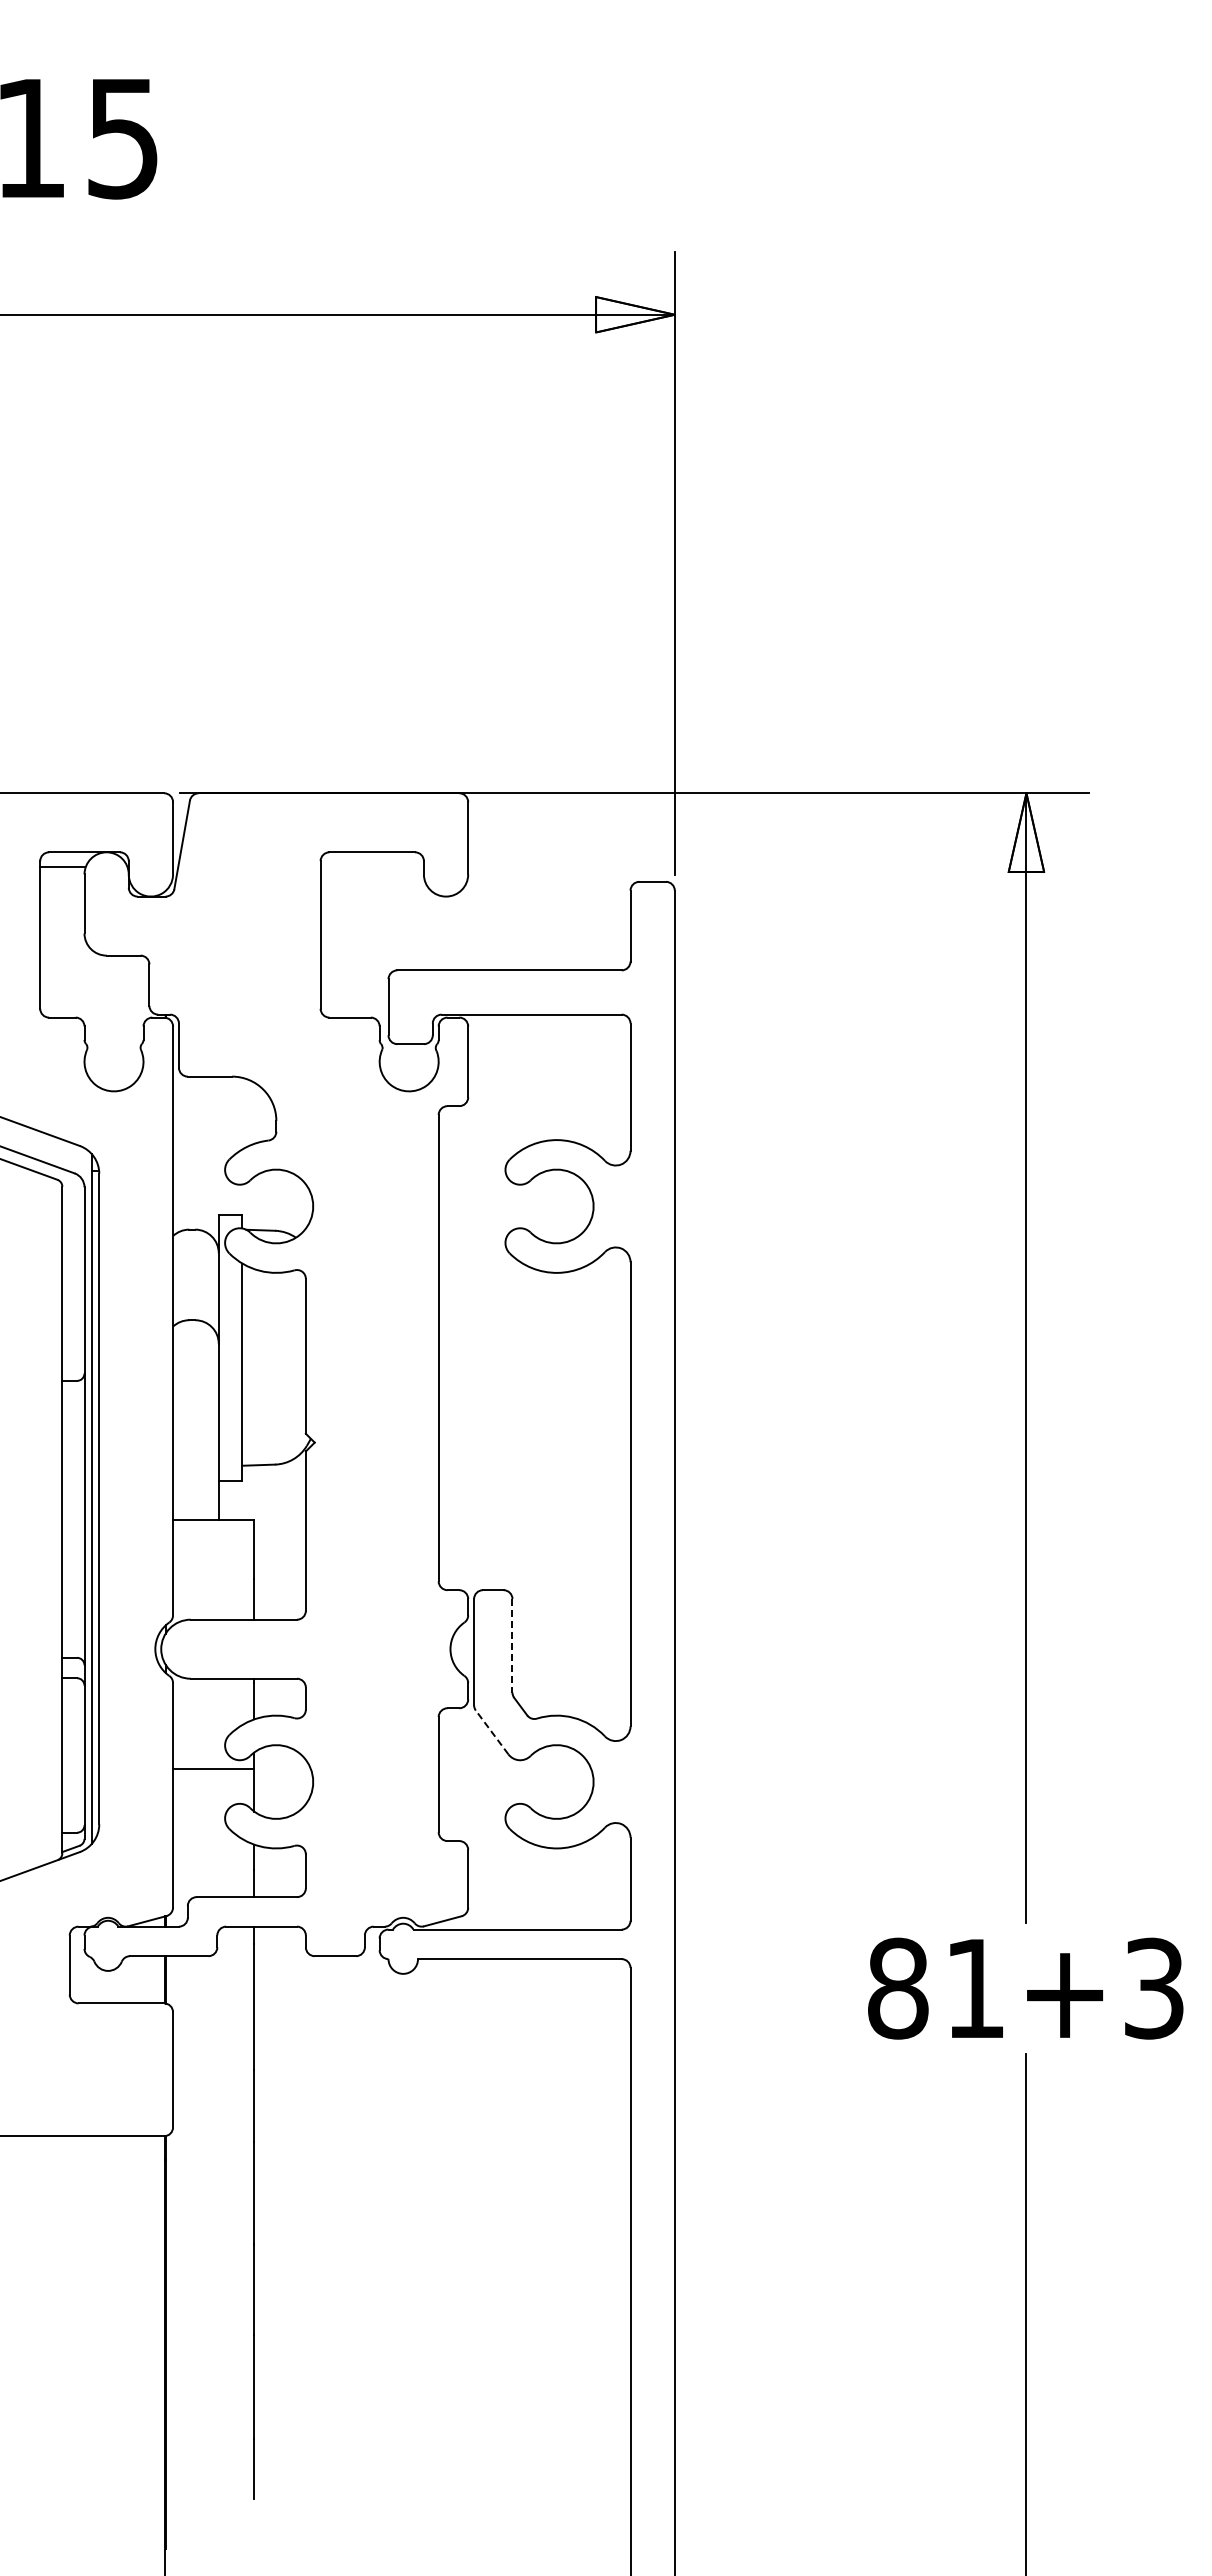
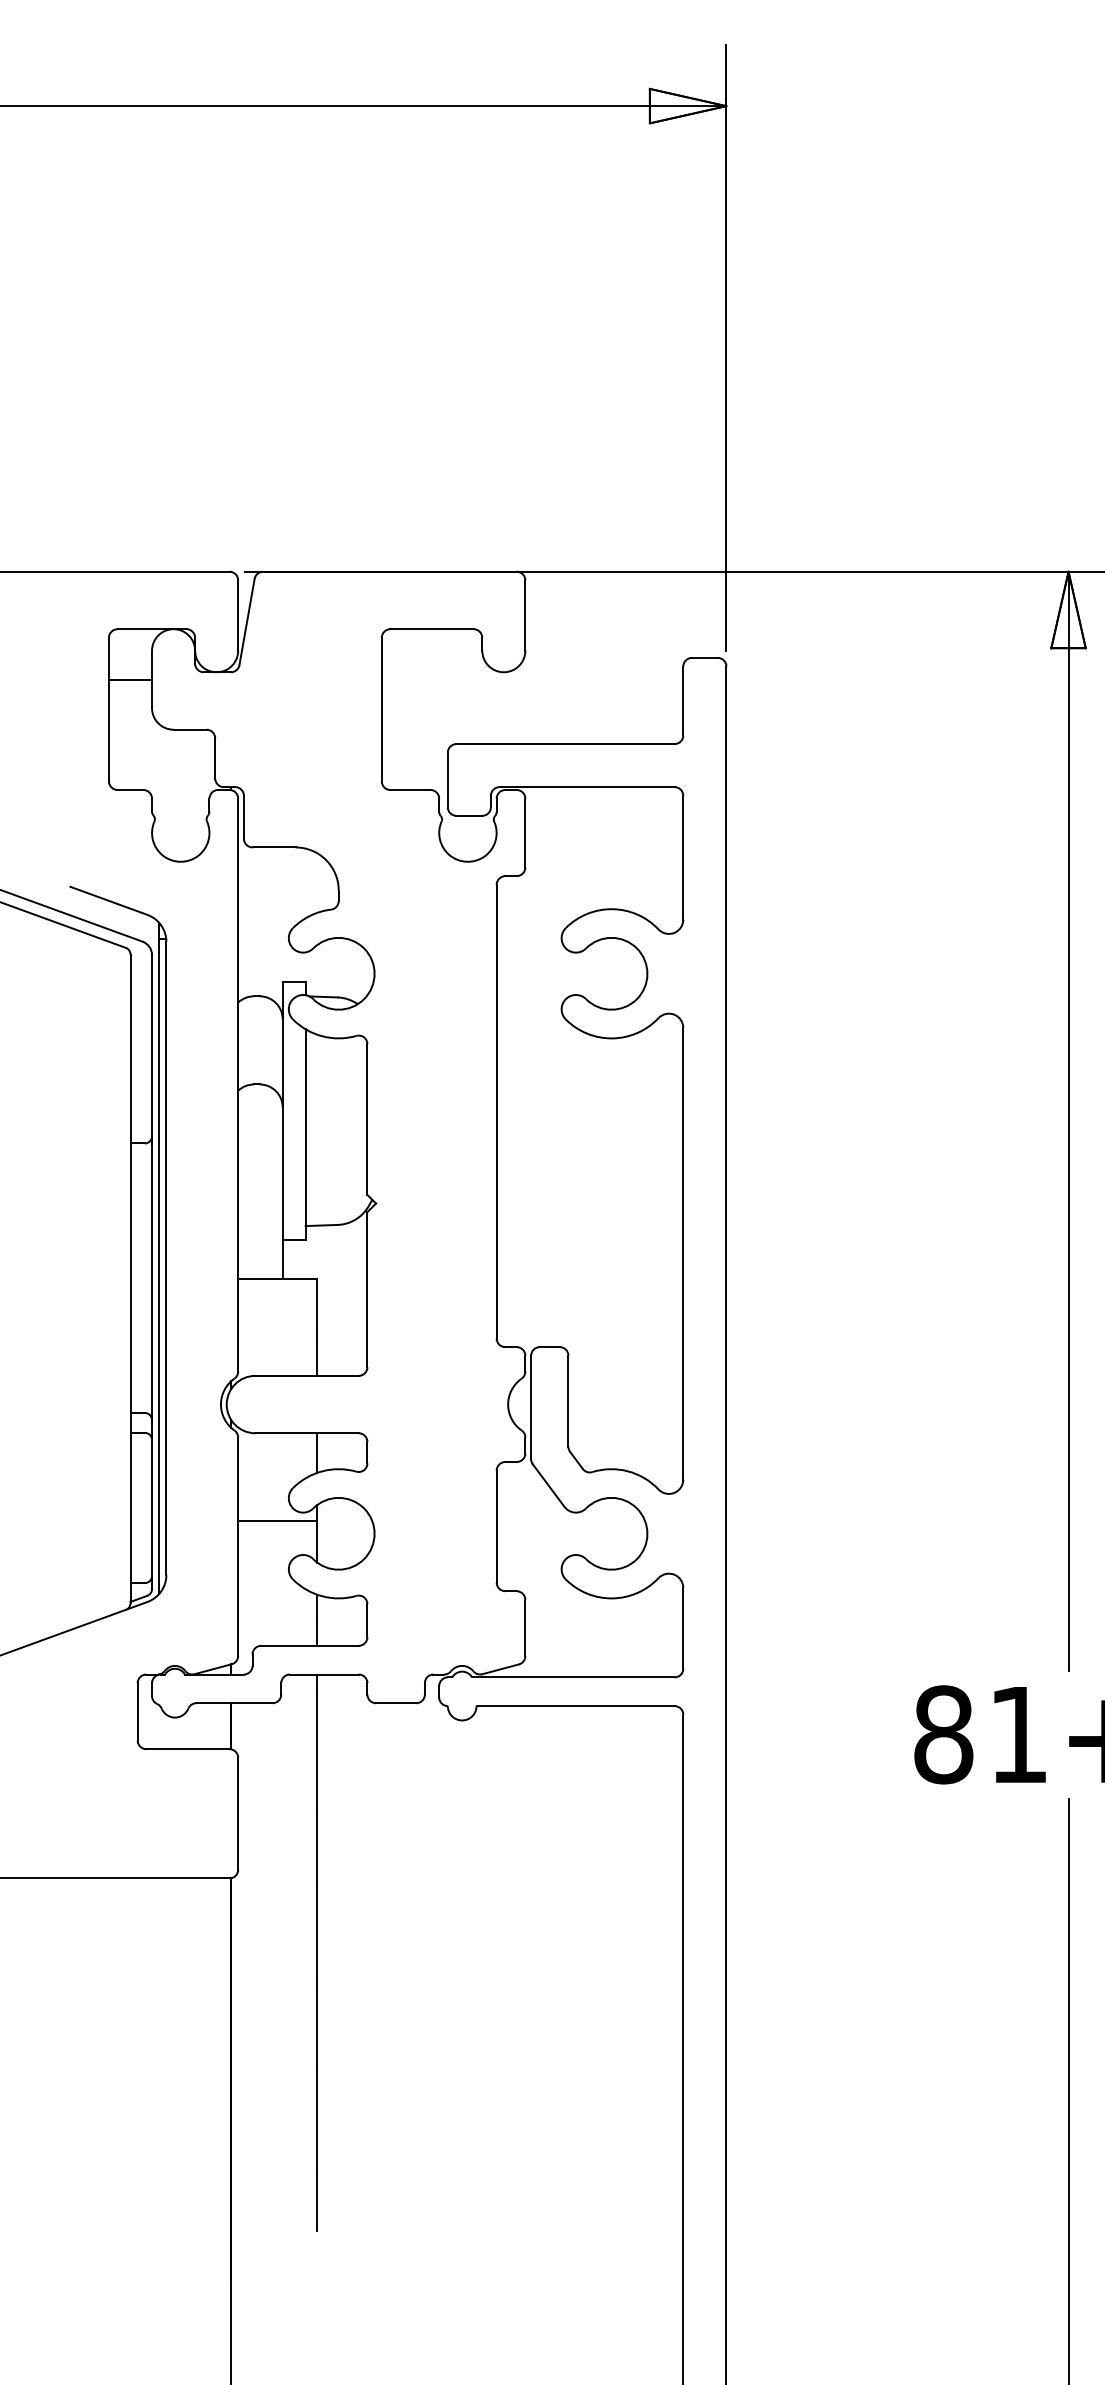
line: (62, 866) -> (130, 679), moved
line: (512, 1645) -> (568, 1400), dashed -> solid
line: (491, 1732) -> (548, 1485), dashed -> solid

